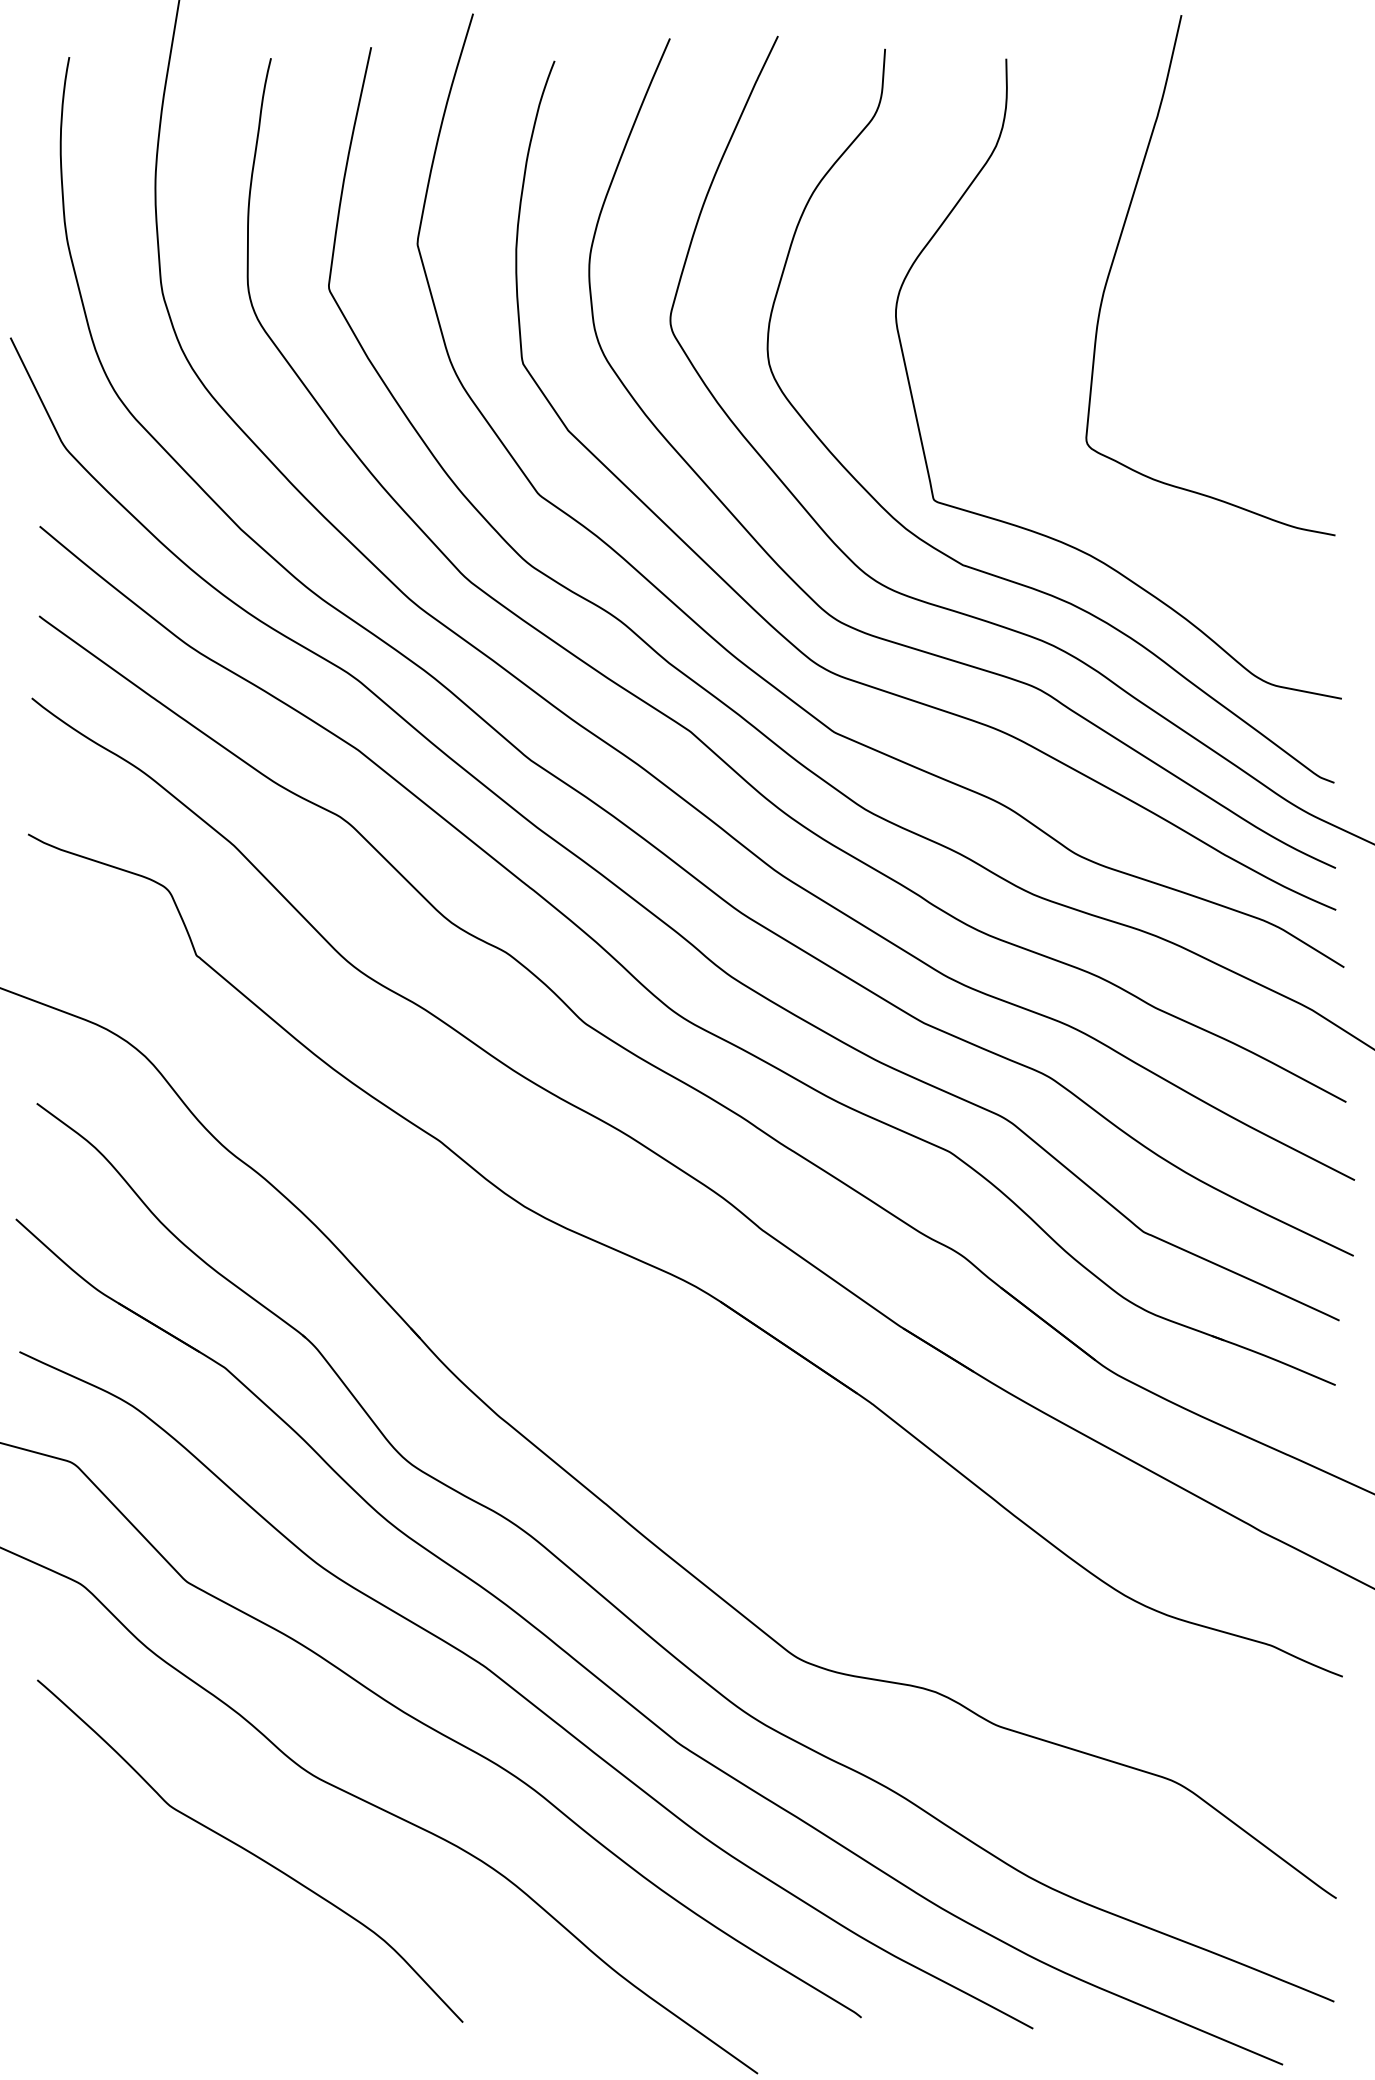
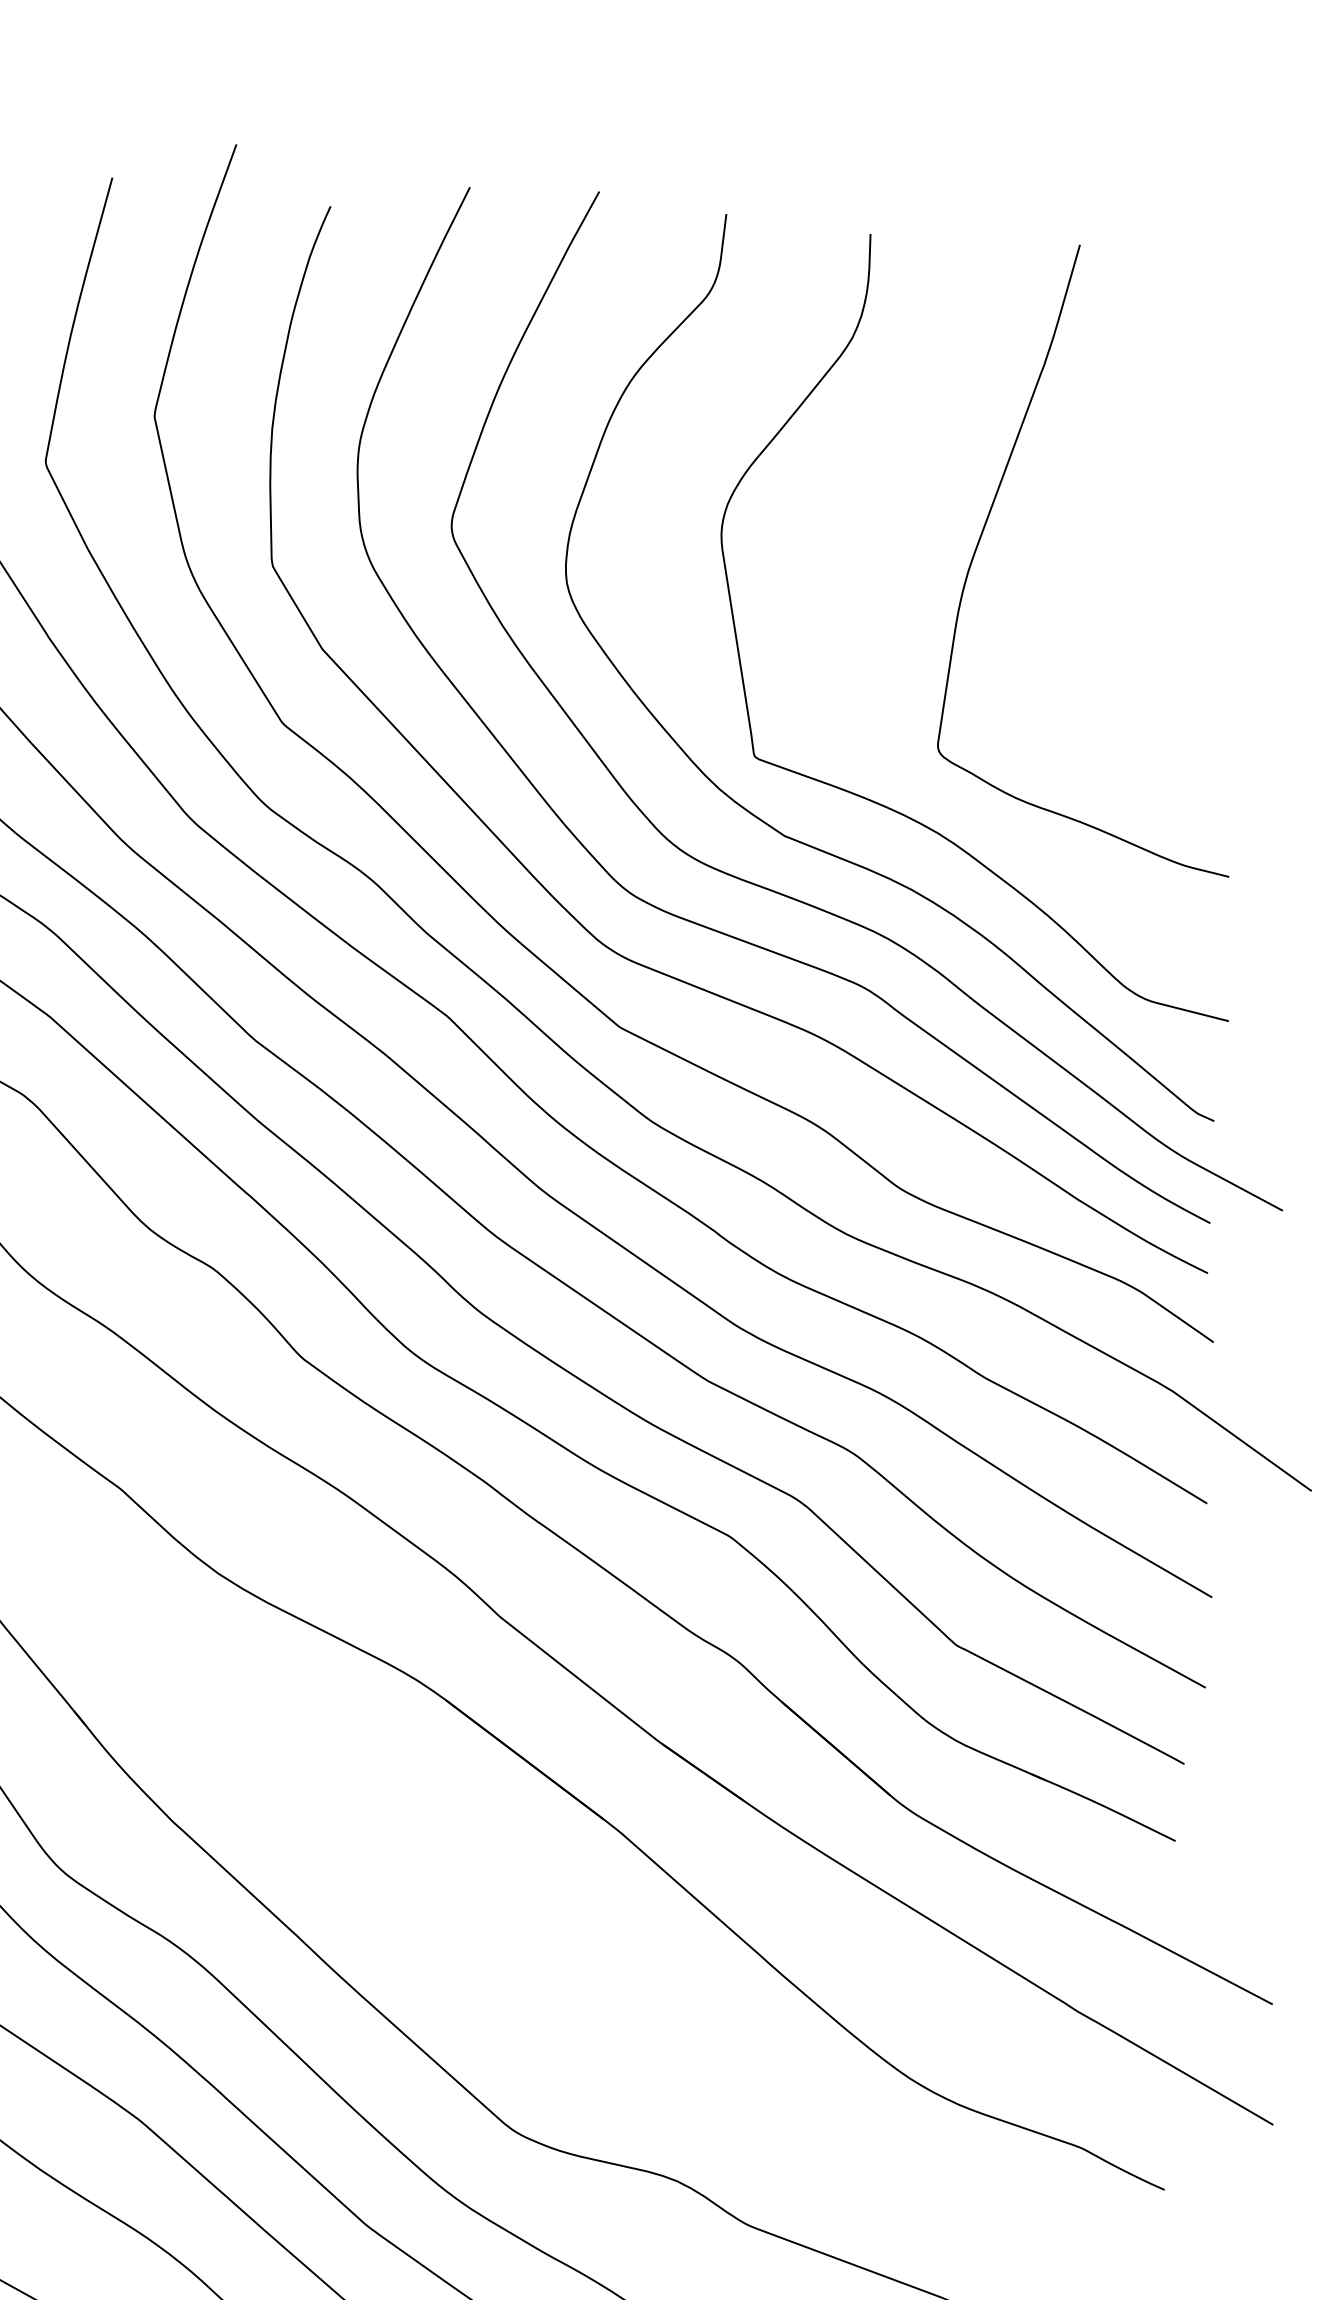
curve: (1118, 247) -> (989, 518), moved

